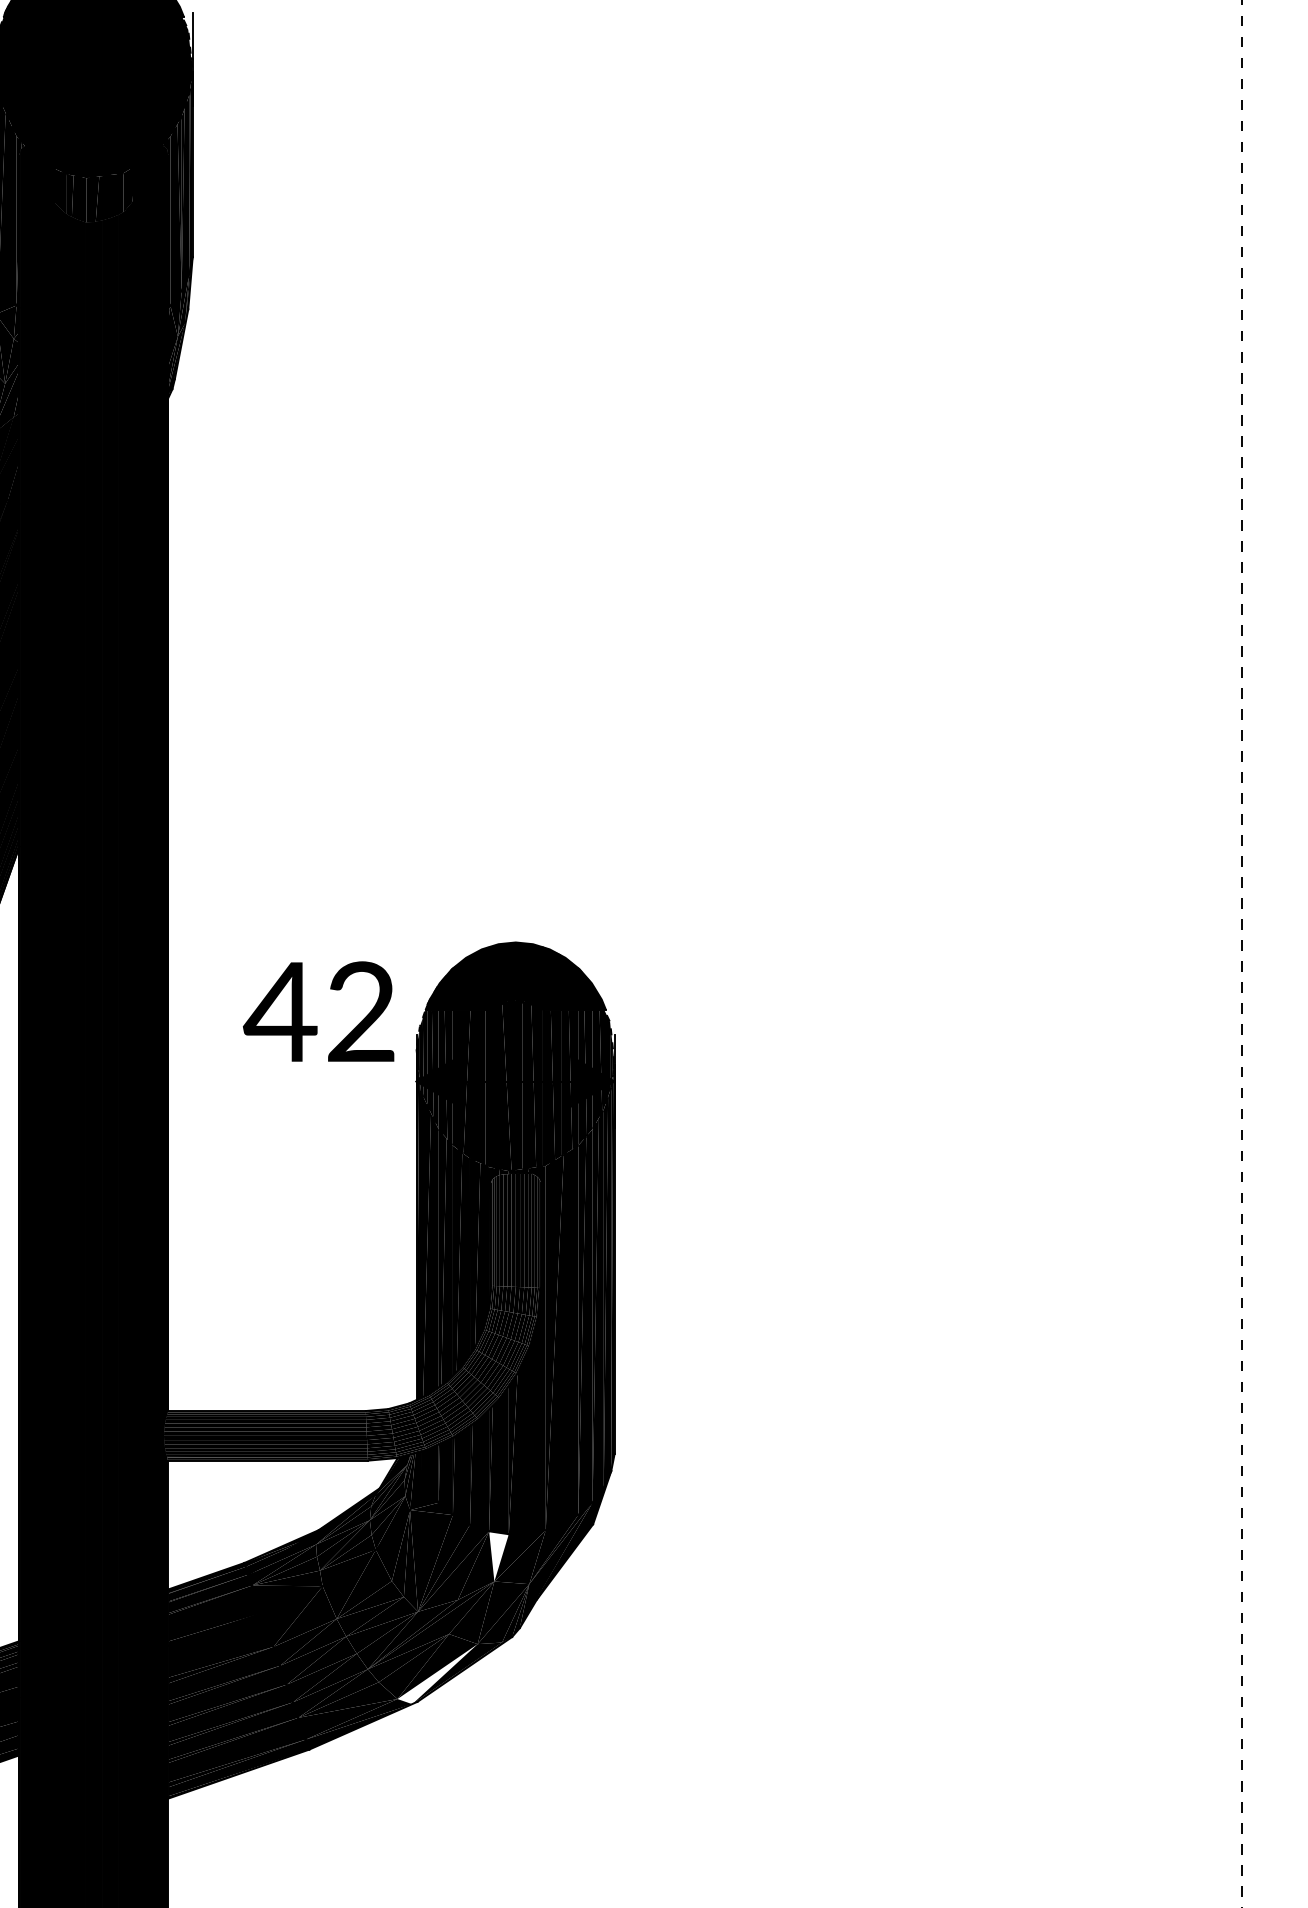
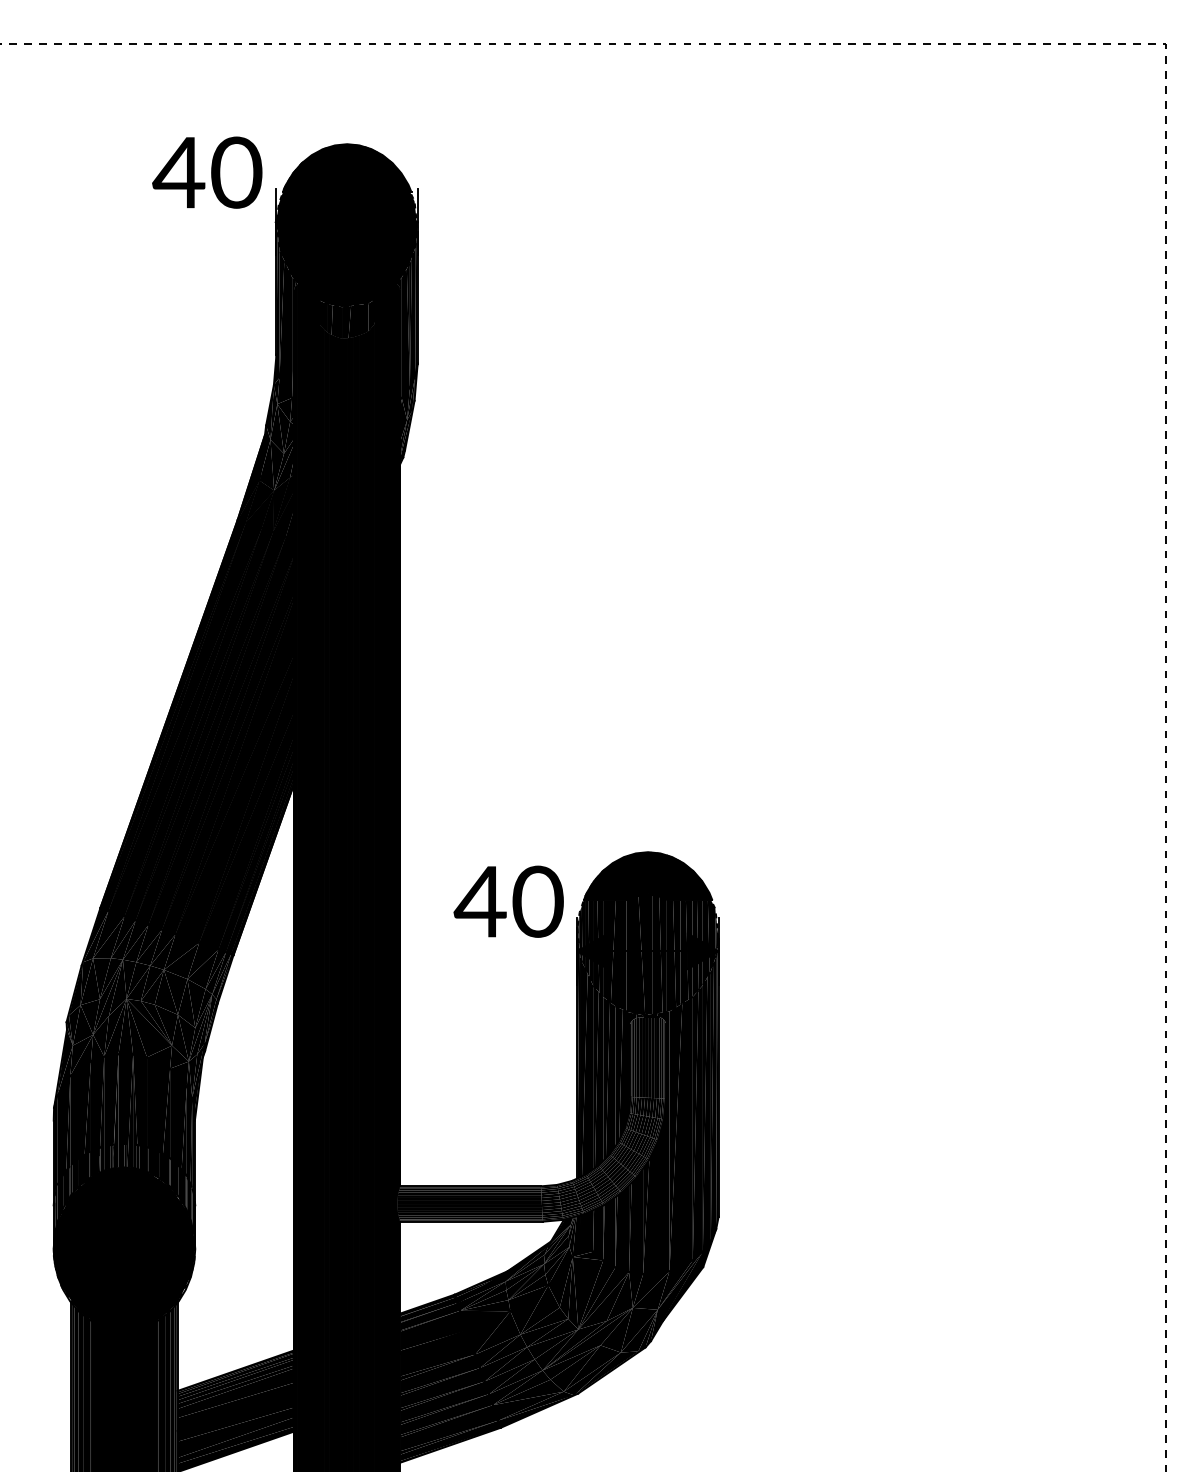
text: (360, 1011) -> (537, 901), 42 -> 40
fill: (499, 1555) -> (636, 1289), added
fill: (436, 1673) -> (591, 1373), added

